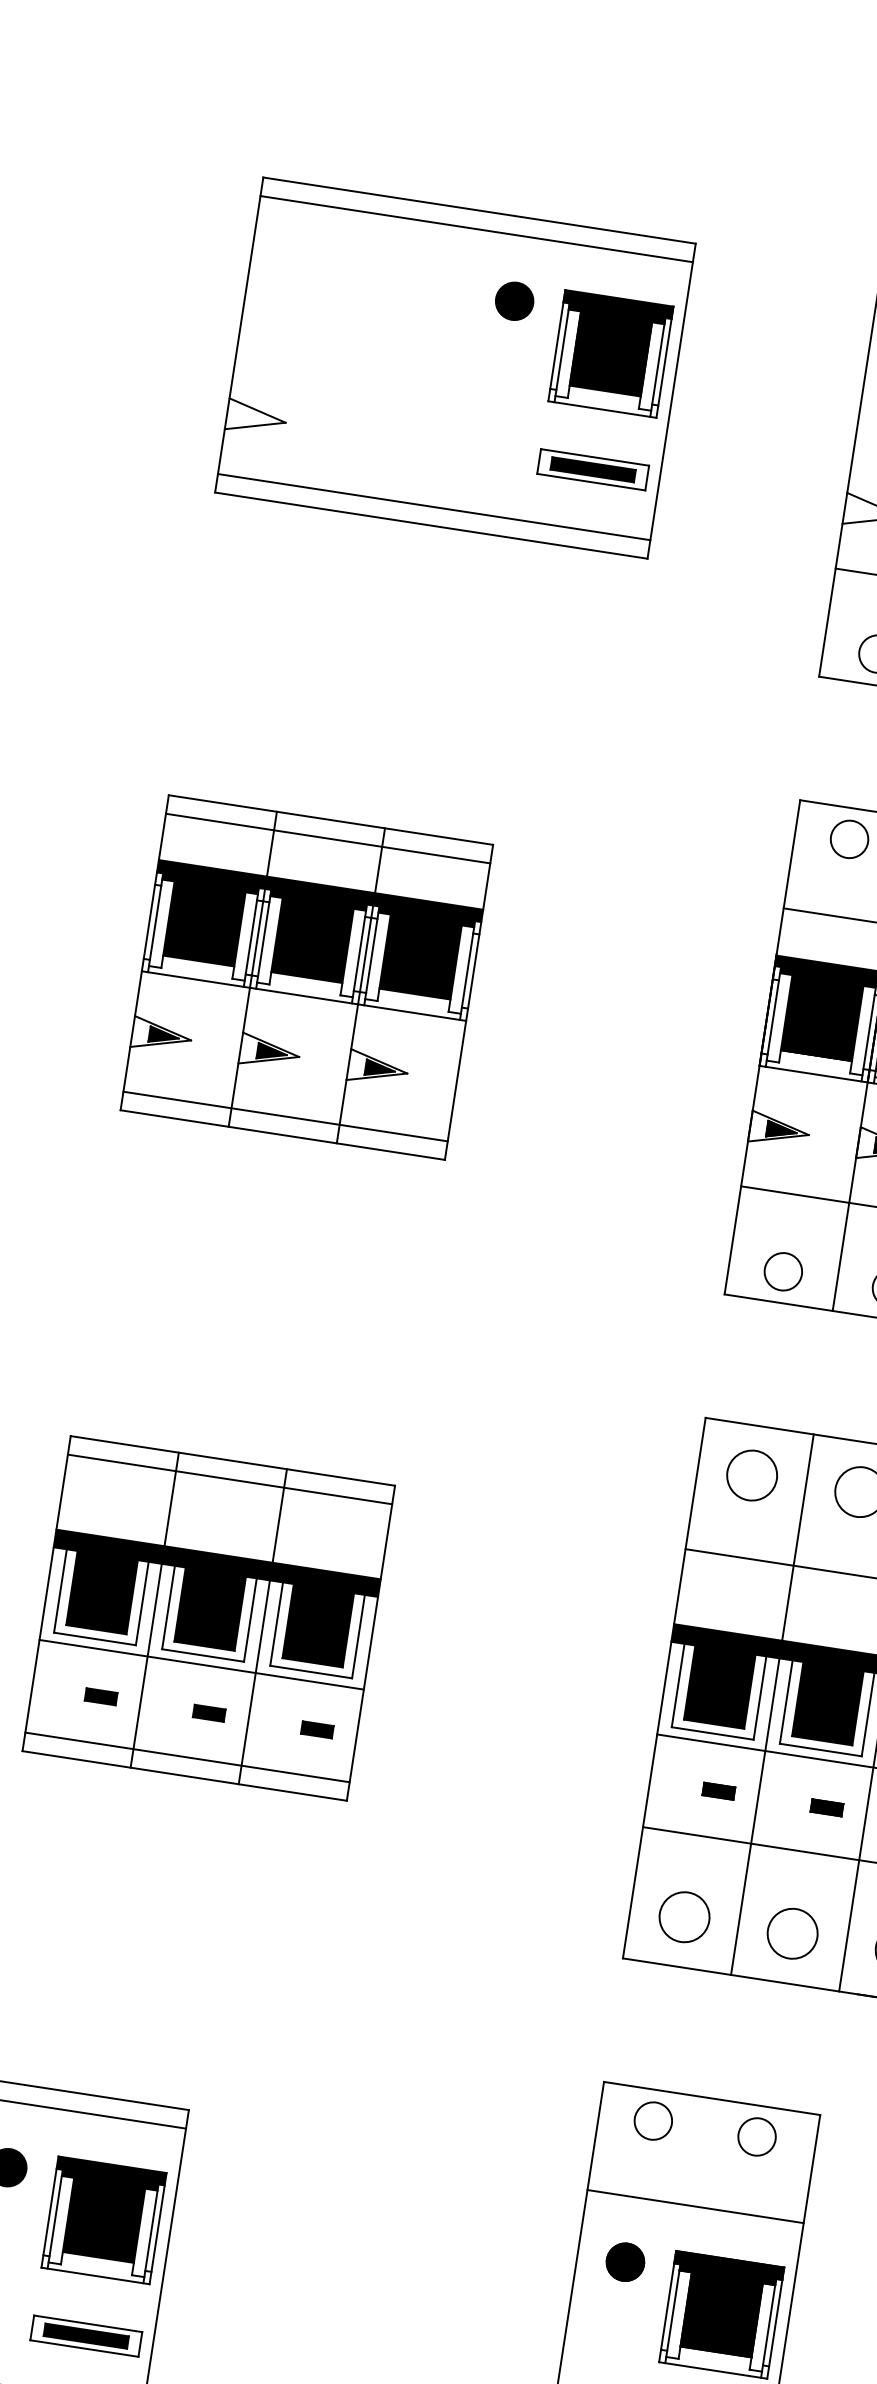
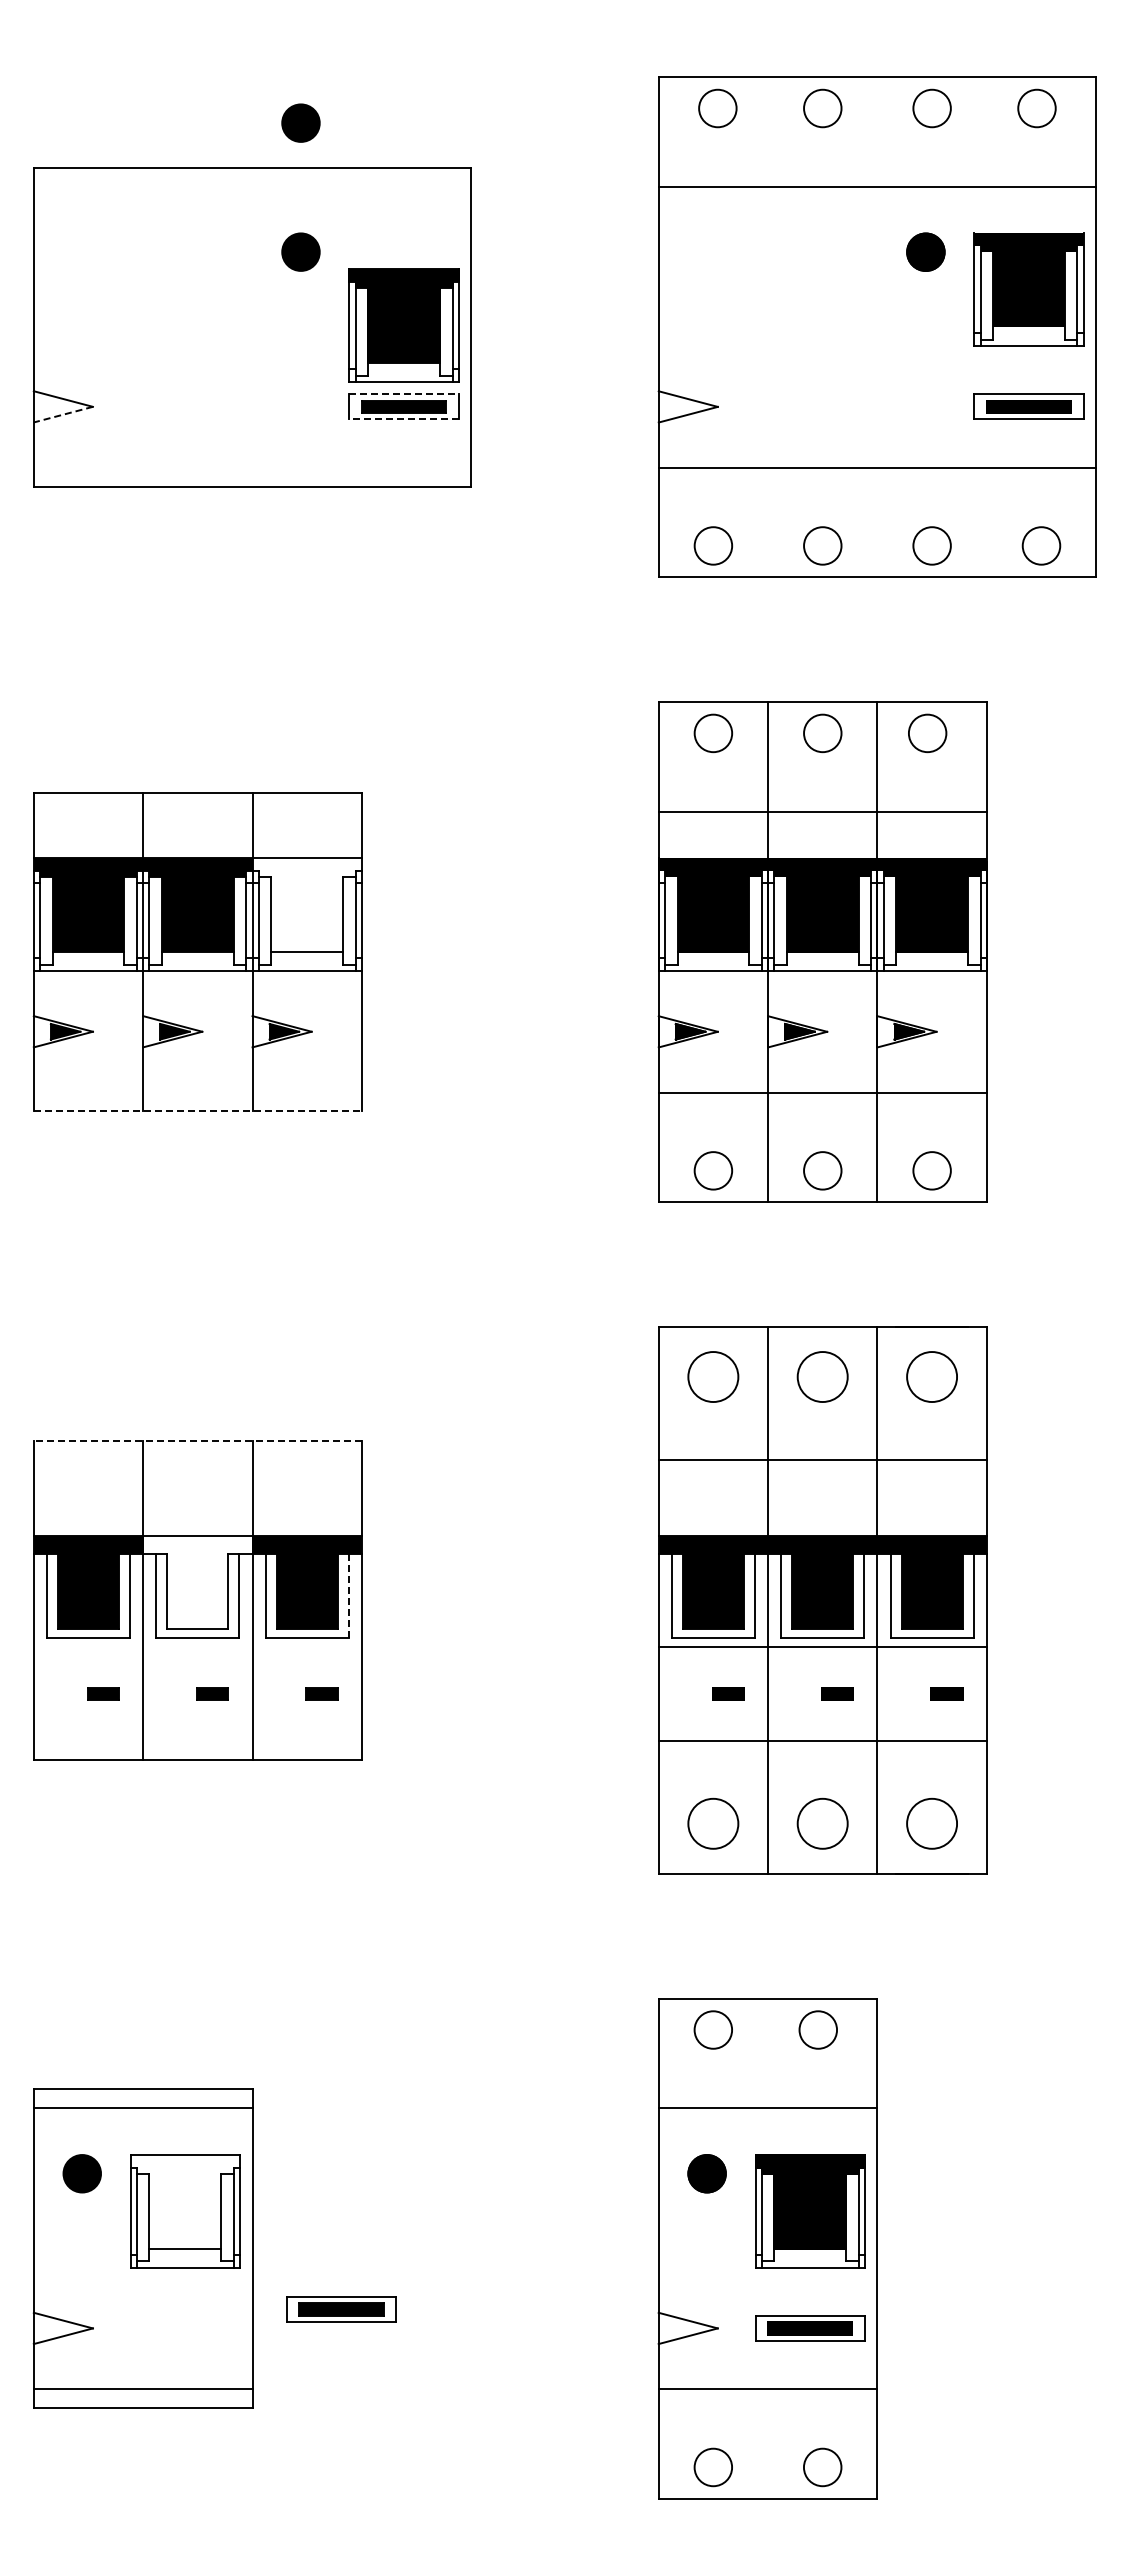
part: (533, 173) -> (300, 122), added
line: (476, 229) -> (252, 186), removed
part: (610, 353) -> (403, 325), moved
line: (255, 425) -> (63, 414), solid -> dashed
line: (595, 457) -> (404, 394), solid -> dashed
line: (591, 482) -> (404, 419), solid -> dashed
line: (434, 506) -> (252, 467), removed
line: (327, 838) -> (197, 811), removed
fill: (421, 947) -> (306, 905), removed
line: (285, 1116) -> (197, 1092), removed
line: (283, 1135) -> (198, 1111), solid -> dashed
line: (232, 1461) -> (197, 1441), solid -> dashed
line: (229, 1479) -> (197, 1459), removed
fill: (211, 1599) -> (197, 1581), removed
line: (358, 1636) -> (348, 1595), solid -> dashed
line: (201, 1664) -> (197, 1647), removed
line: (187, 1757) -> (197, 1741), removed
fill: (105, 2210) -> (185, 2201), removed
part: (86, 2336) -> (341, 2309), moved

